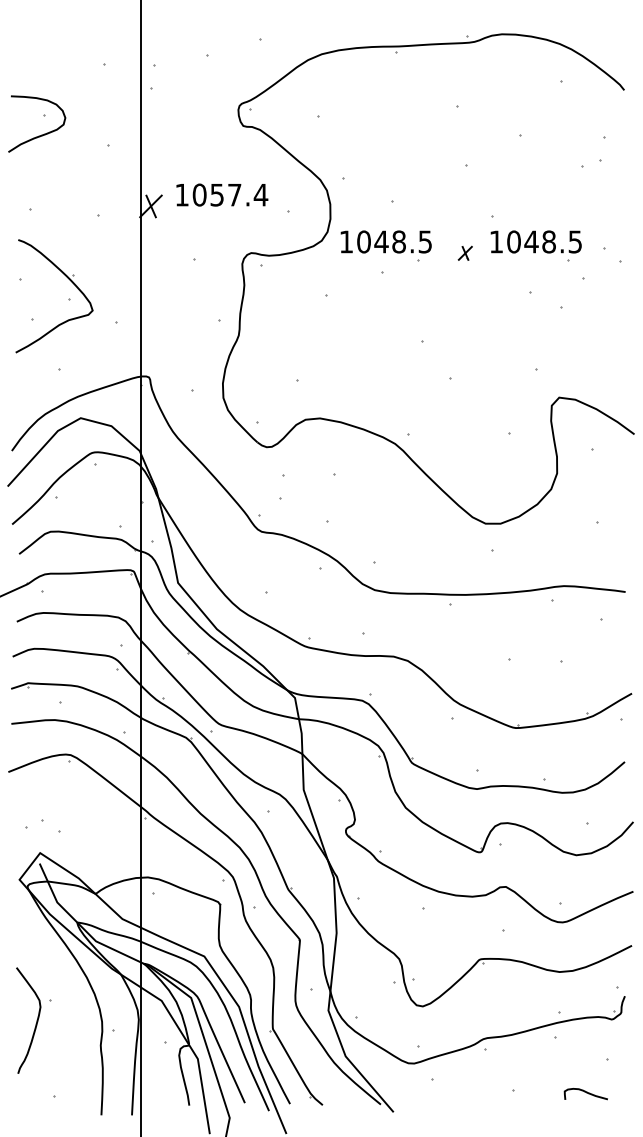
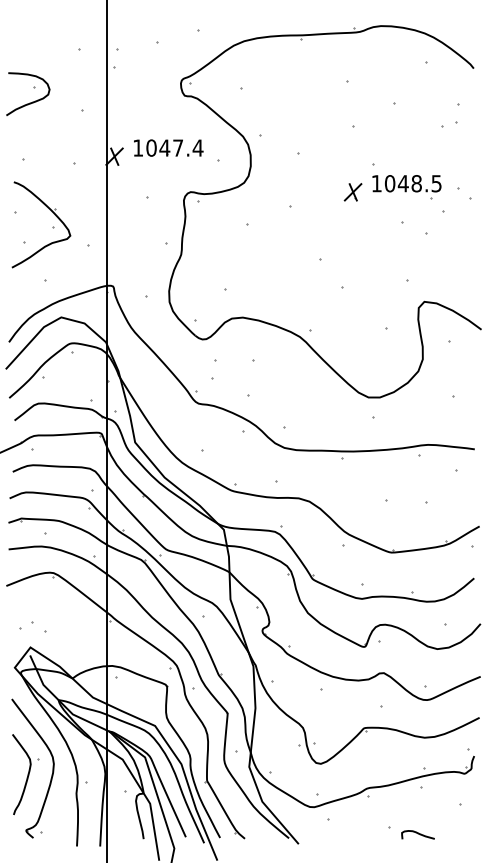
text: (216, 195) -> (164, 148), 1057.4 -> 1047.4
part: (385, 245) -> (292, 186), removed
part: (465, 253) -> (353, 192), size x1.67
part: (68, 1019) -> (51, 773), added
curve: (586, 1093) -> (418, 834), moved

